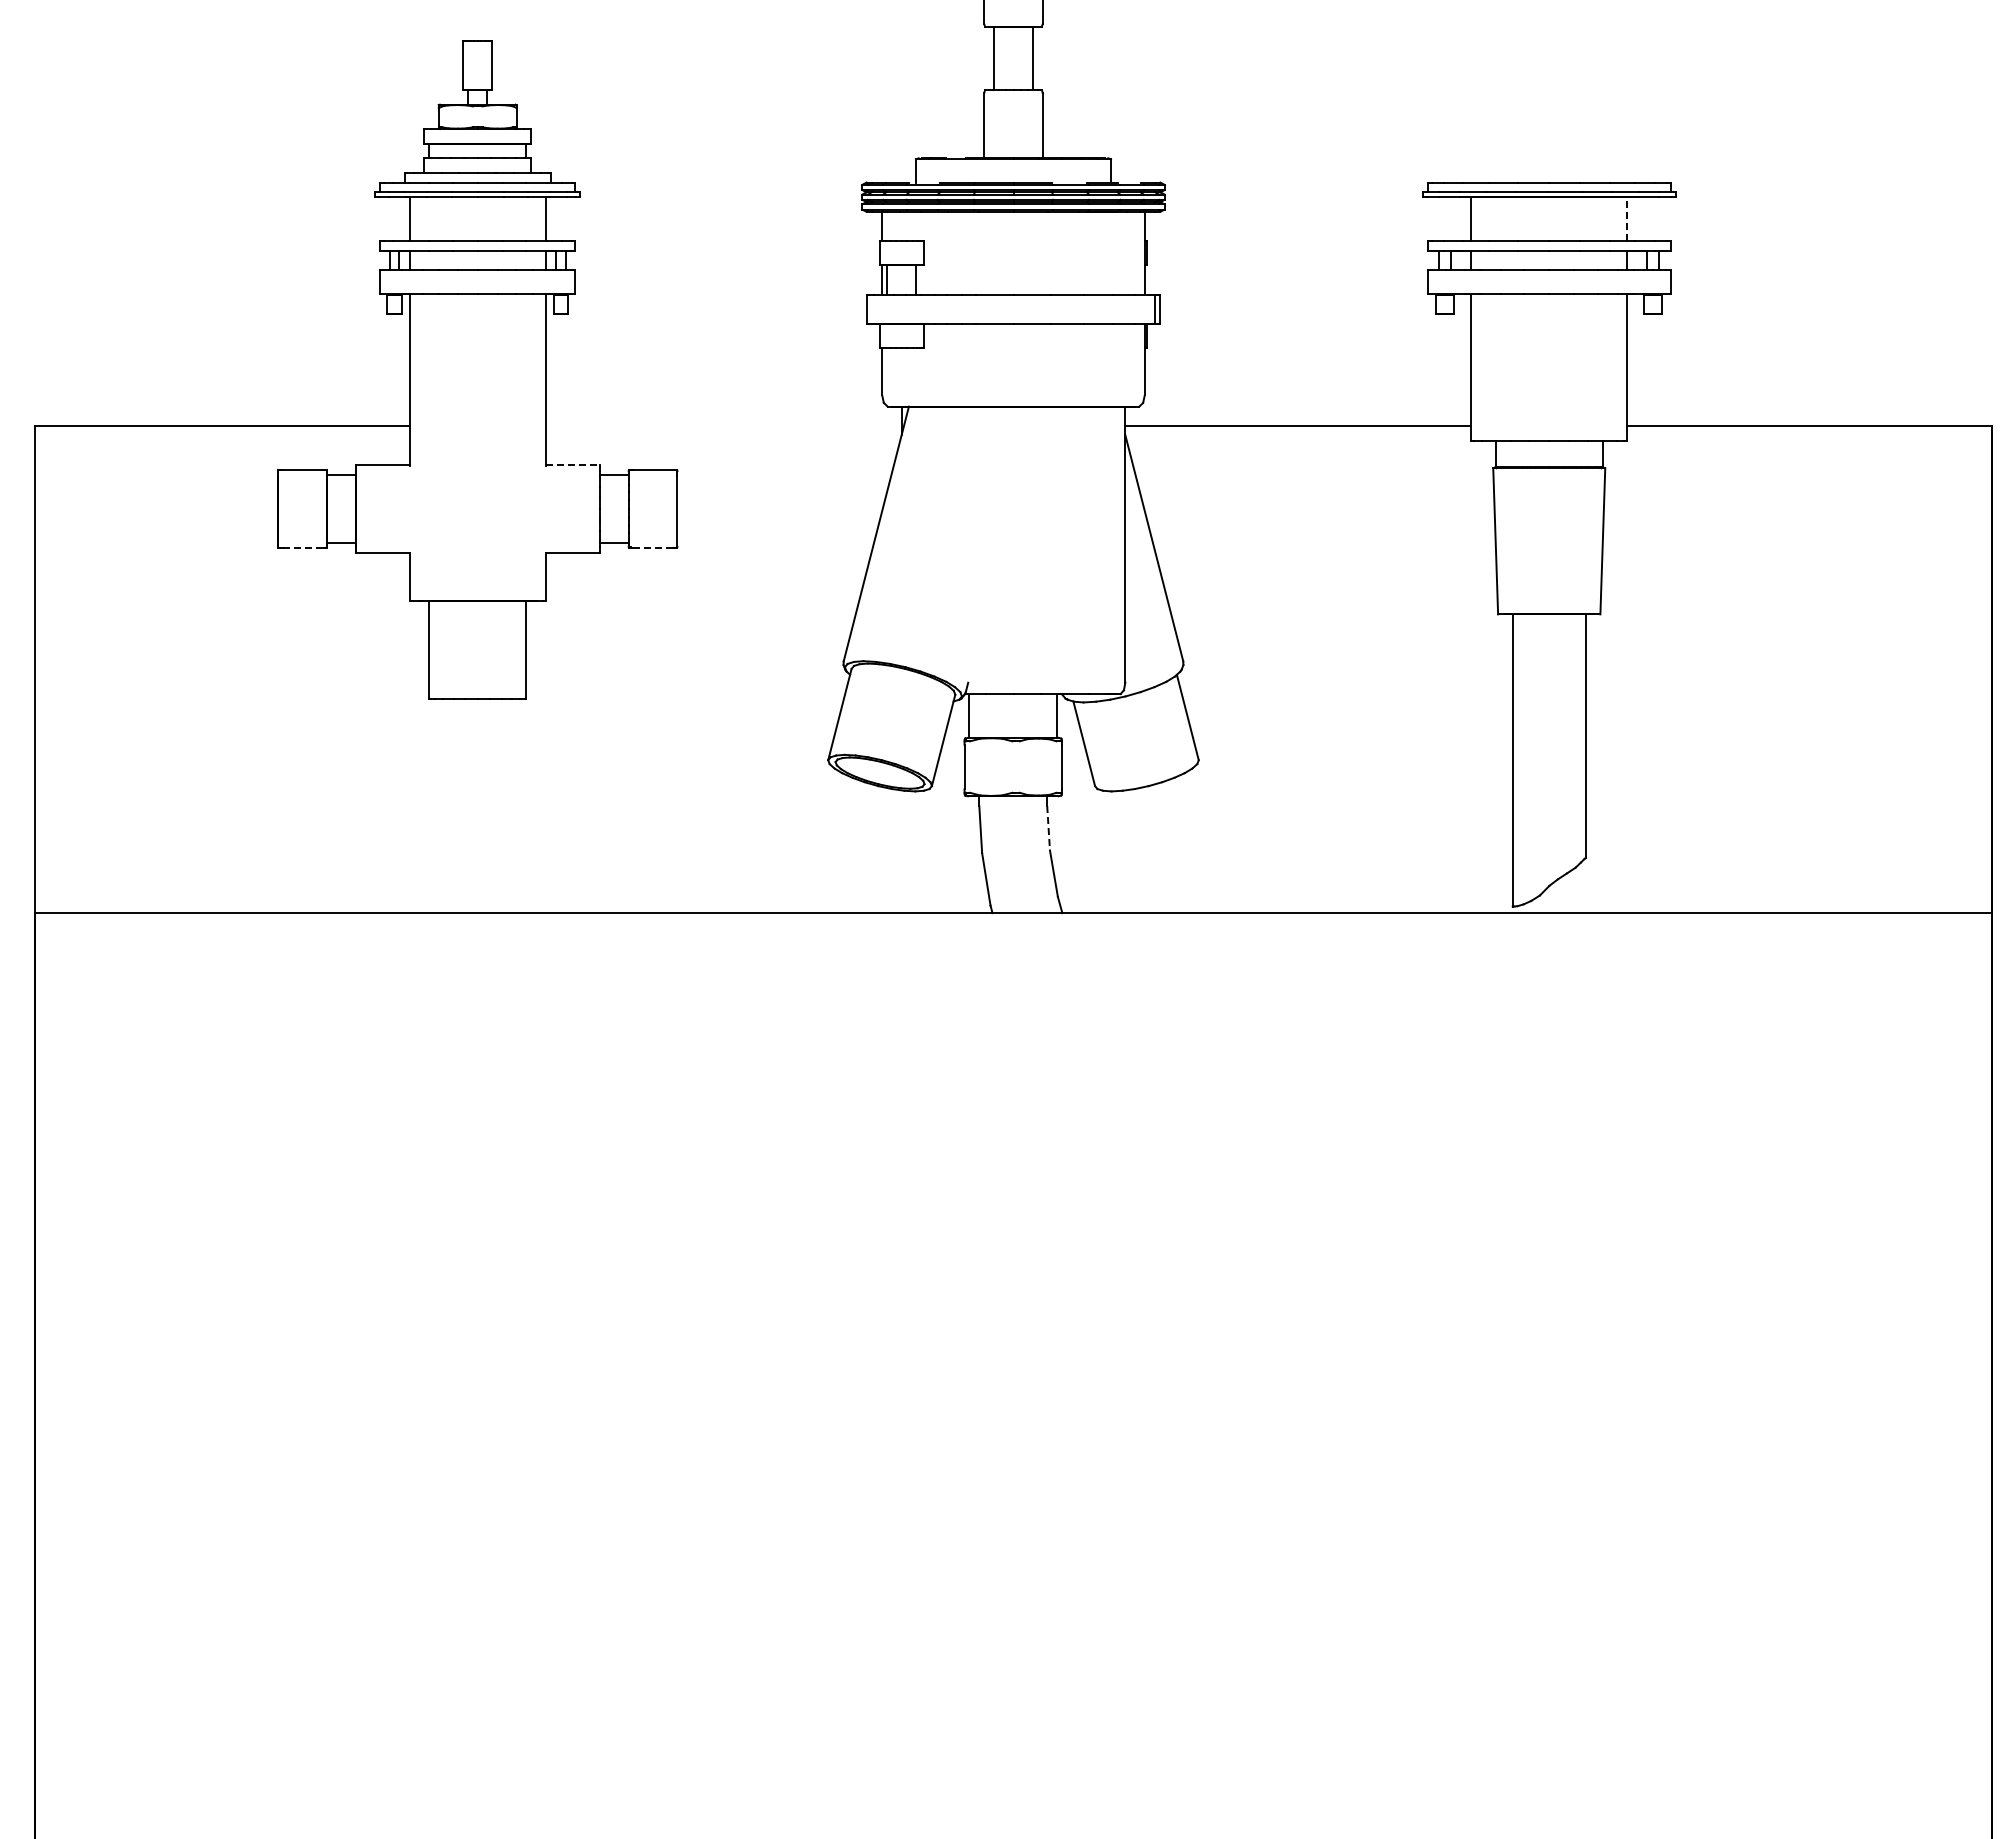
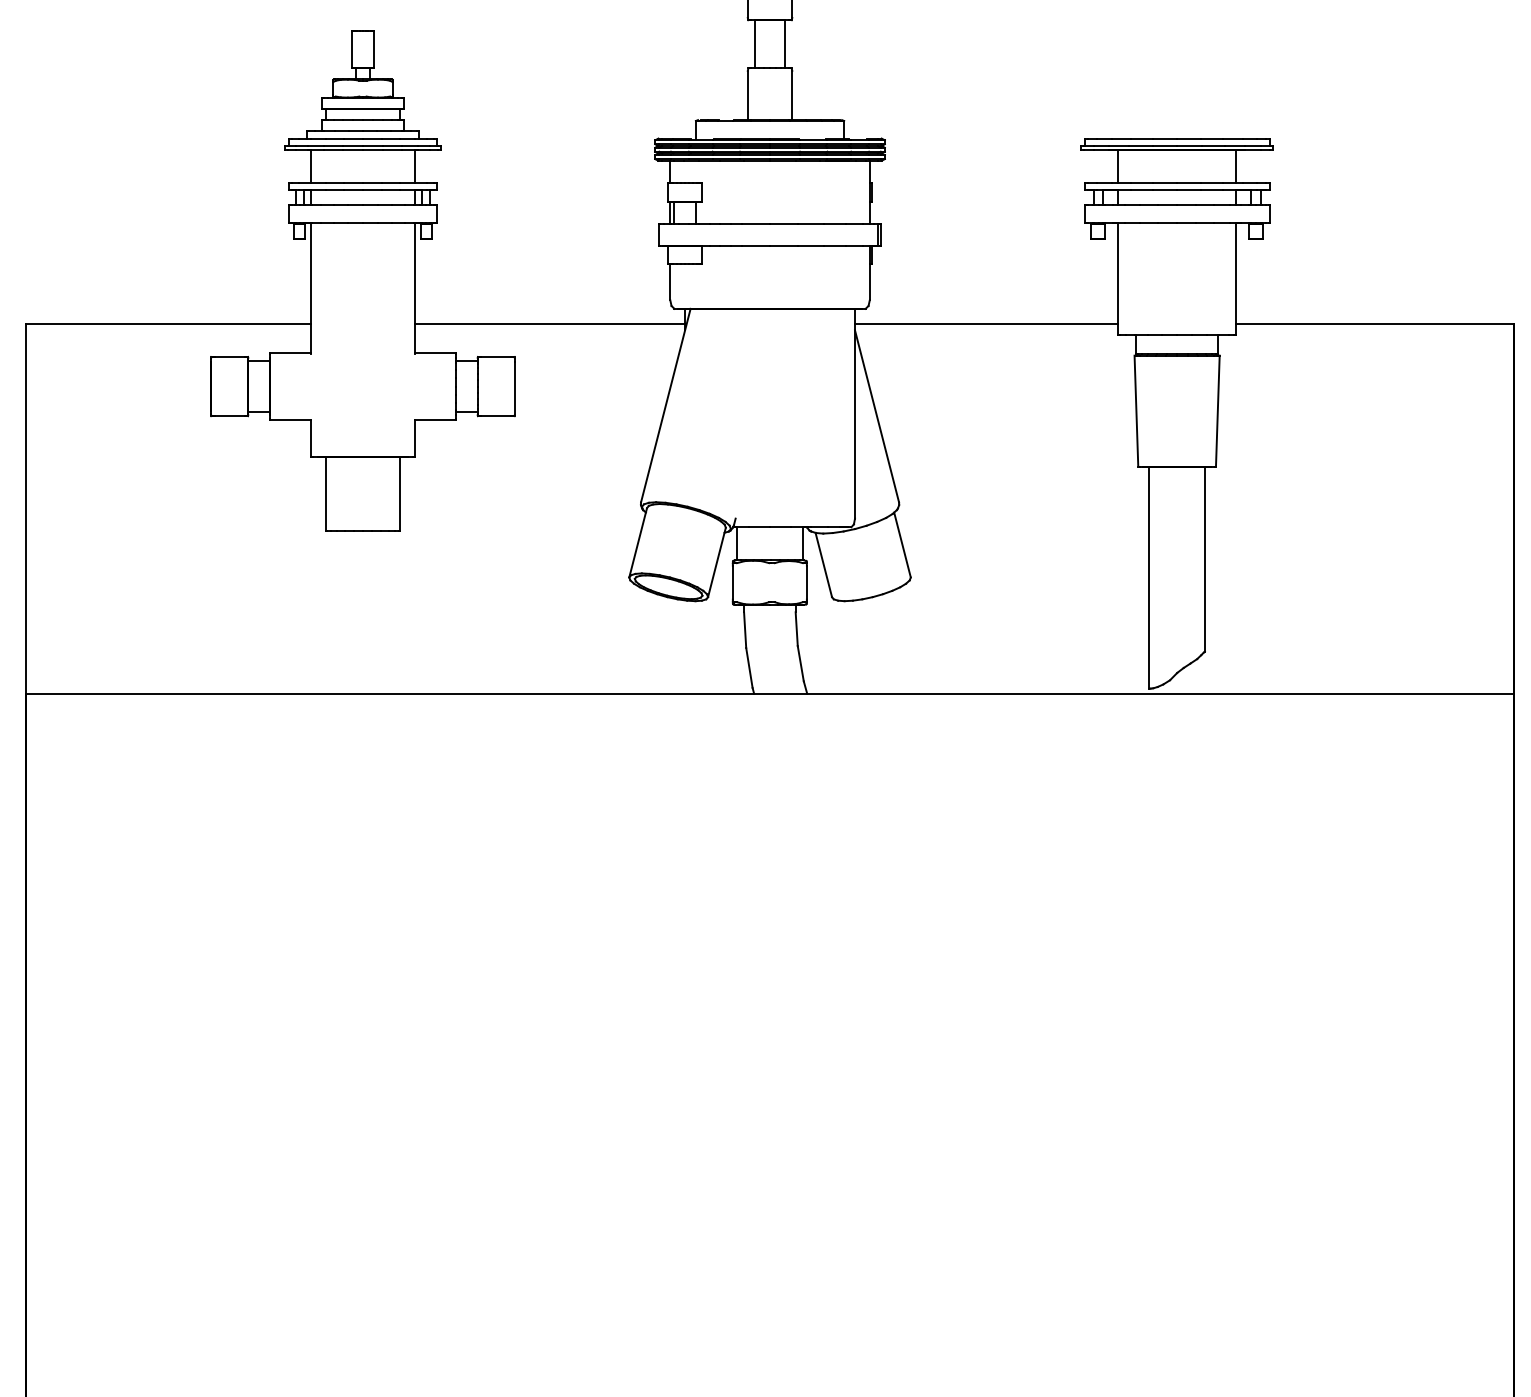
line: (1627, 219) -> (1236, 166), dashed -> solid
line: (723, 426) -> (549, 323), added
line: (572, 465) -> (434, 353), dashed -> solid
line: (302, 547) -> (229, 415), dashed -> solid
line: (653, 547) -> (496, 415), dashed -> solid
line: (1048, 828) -> (796, 629), dashed -> solid

